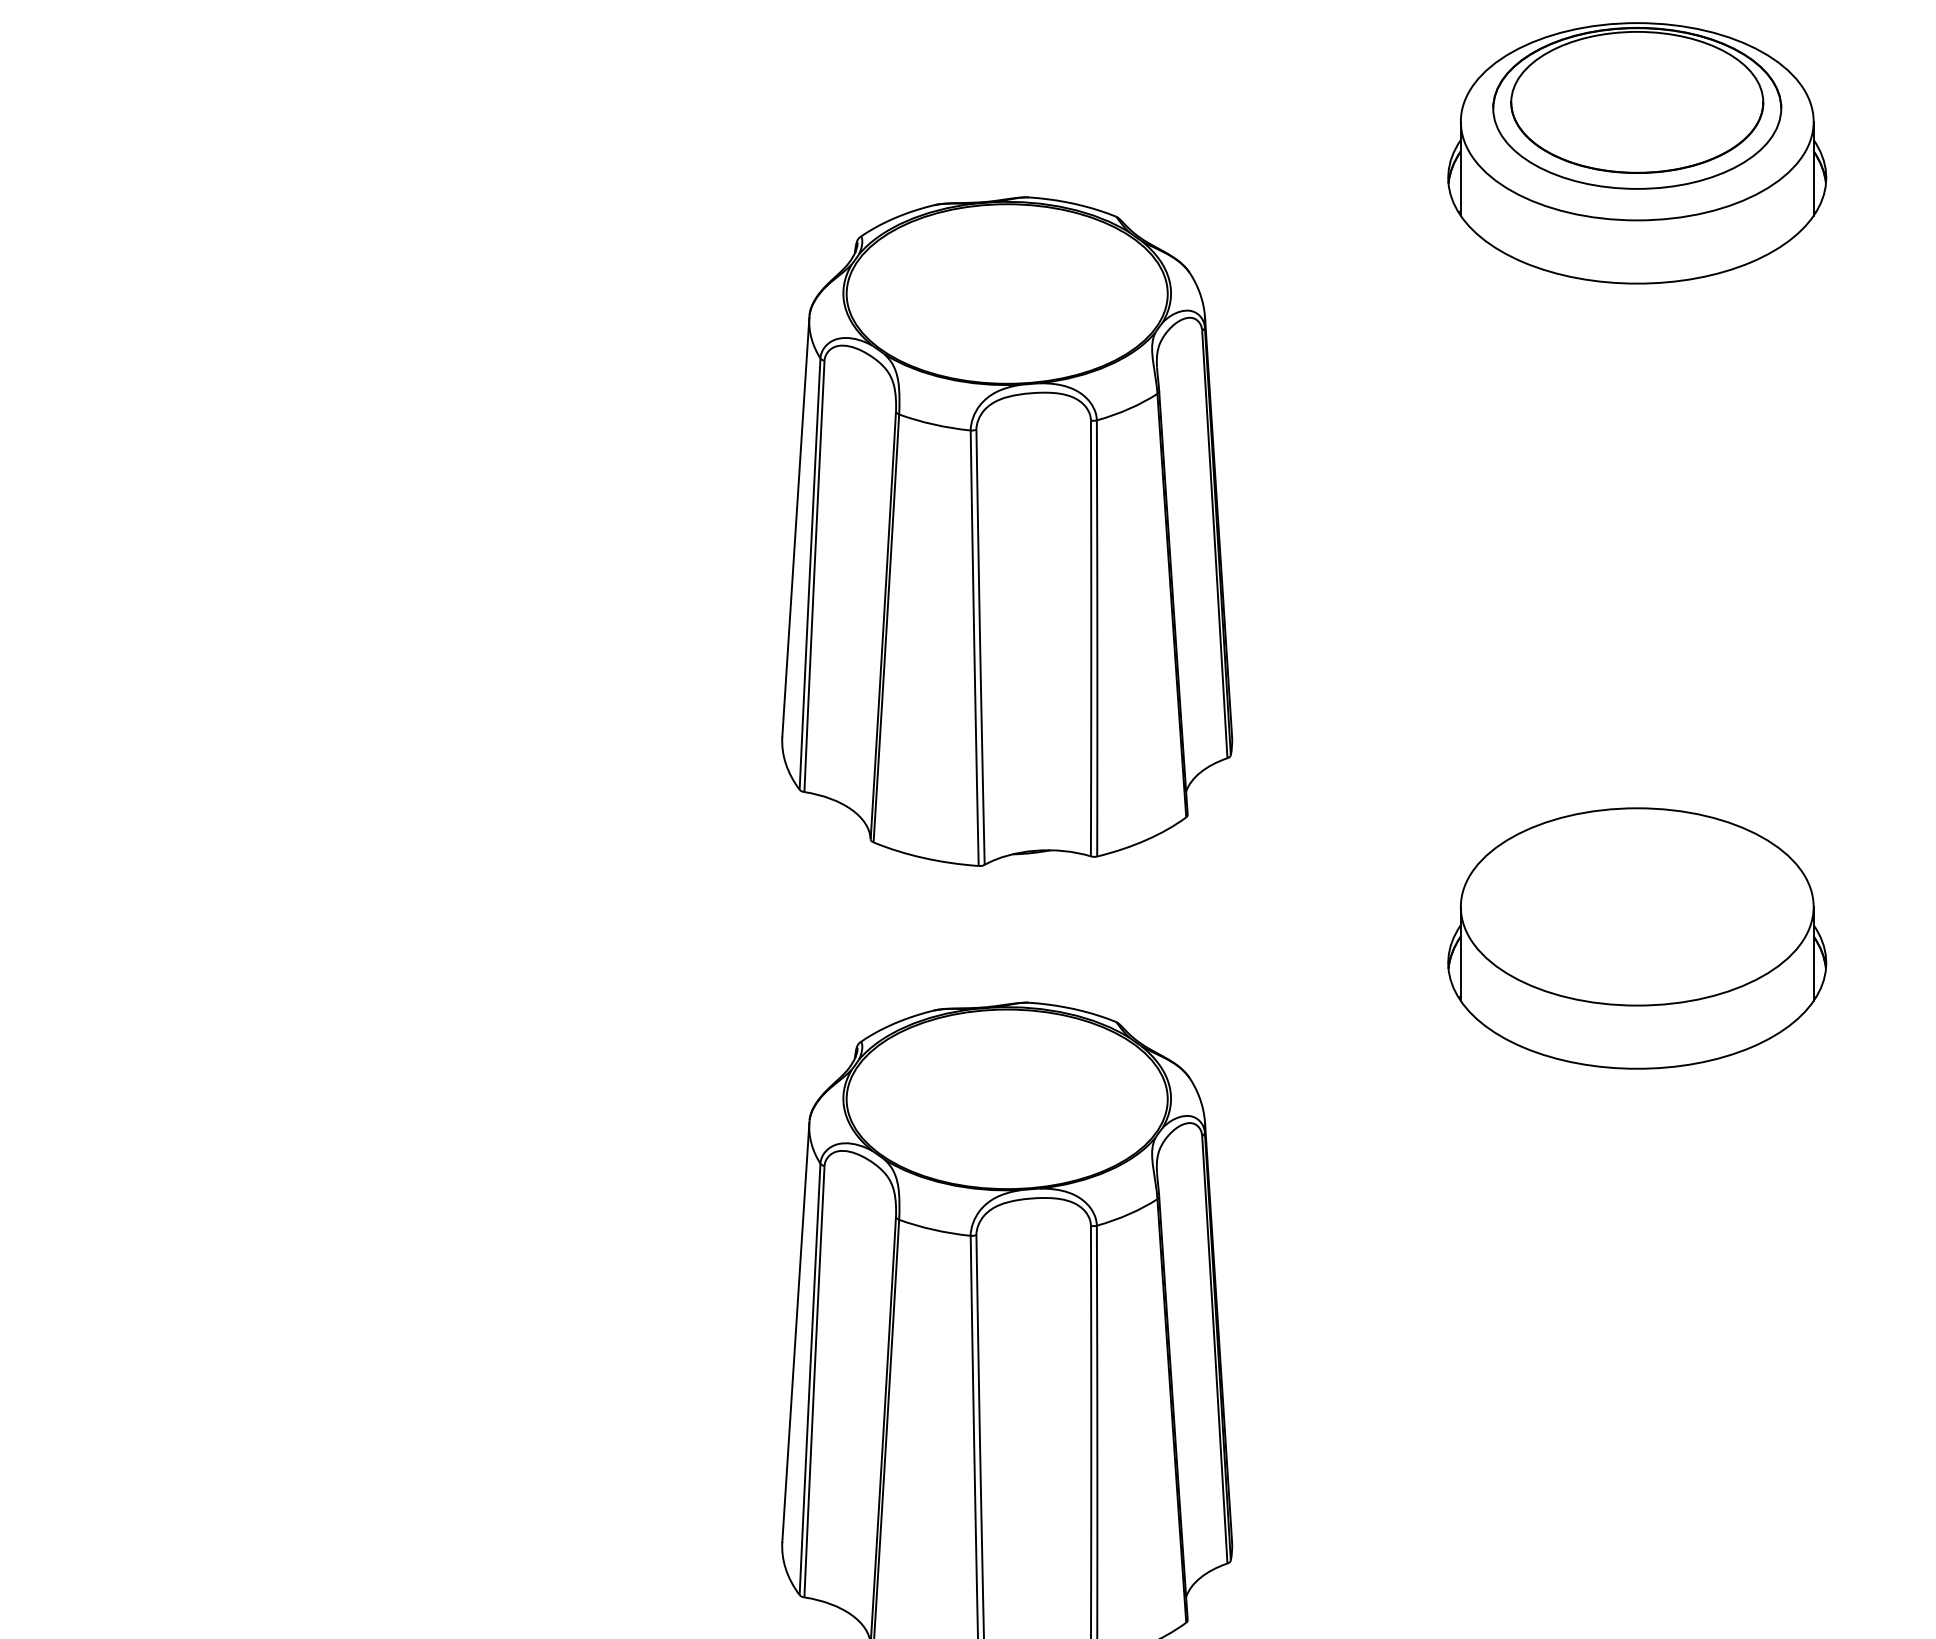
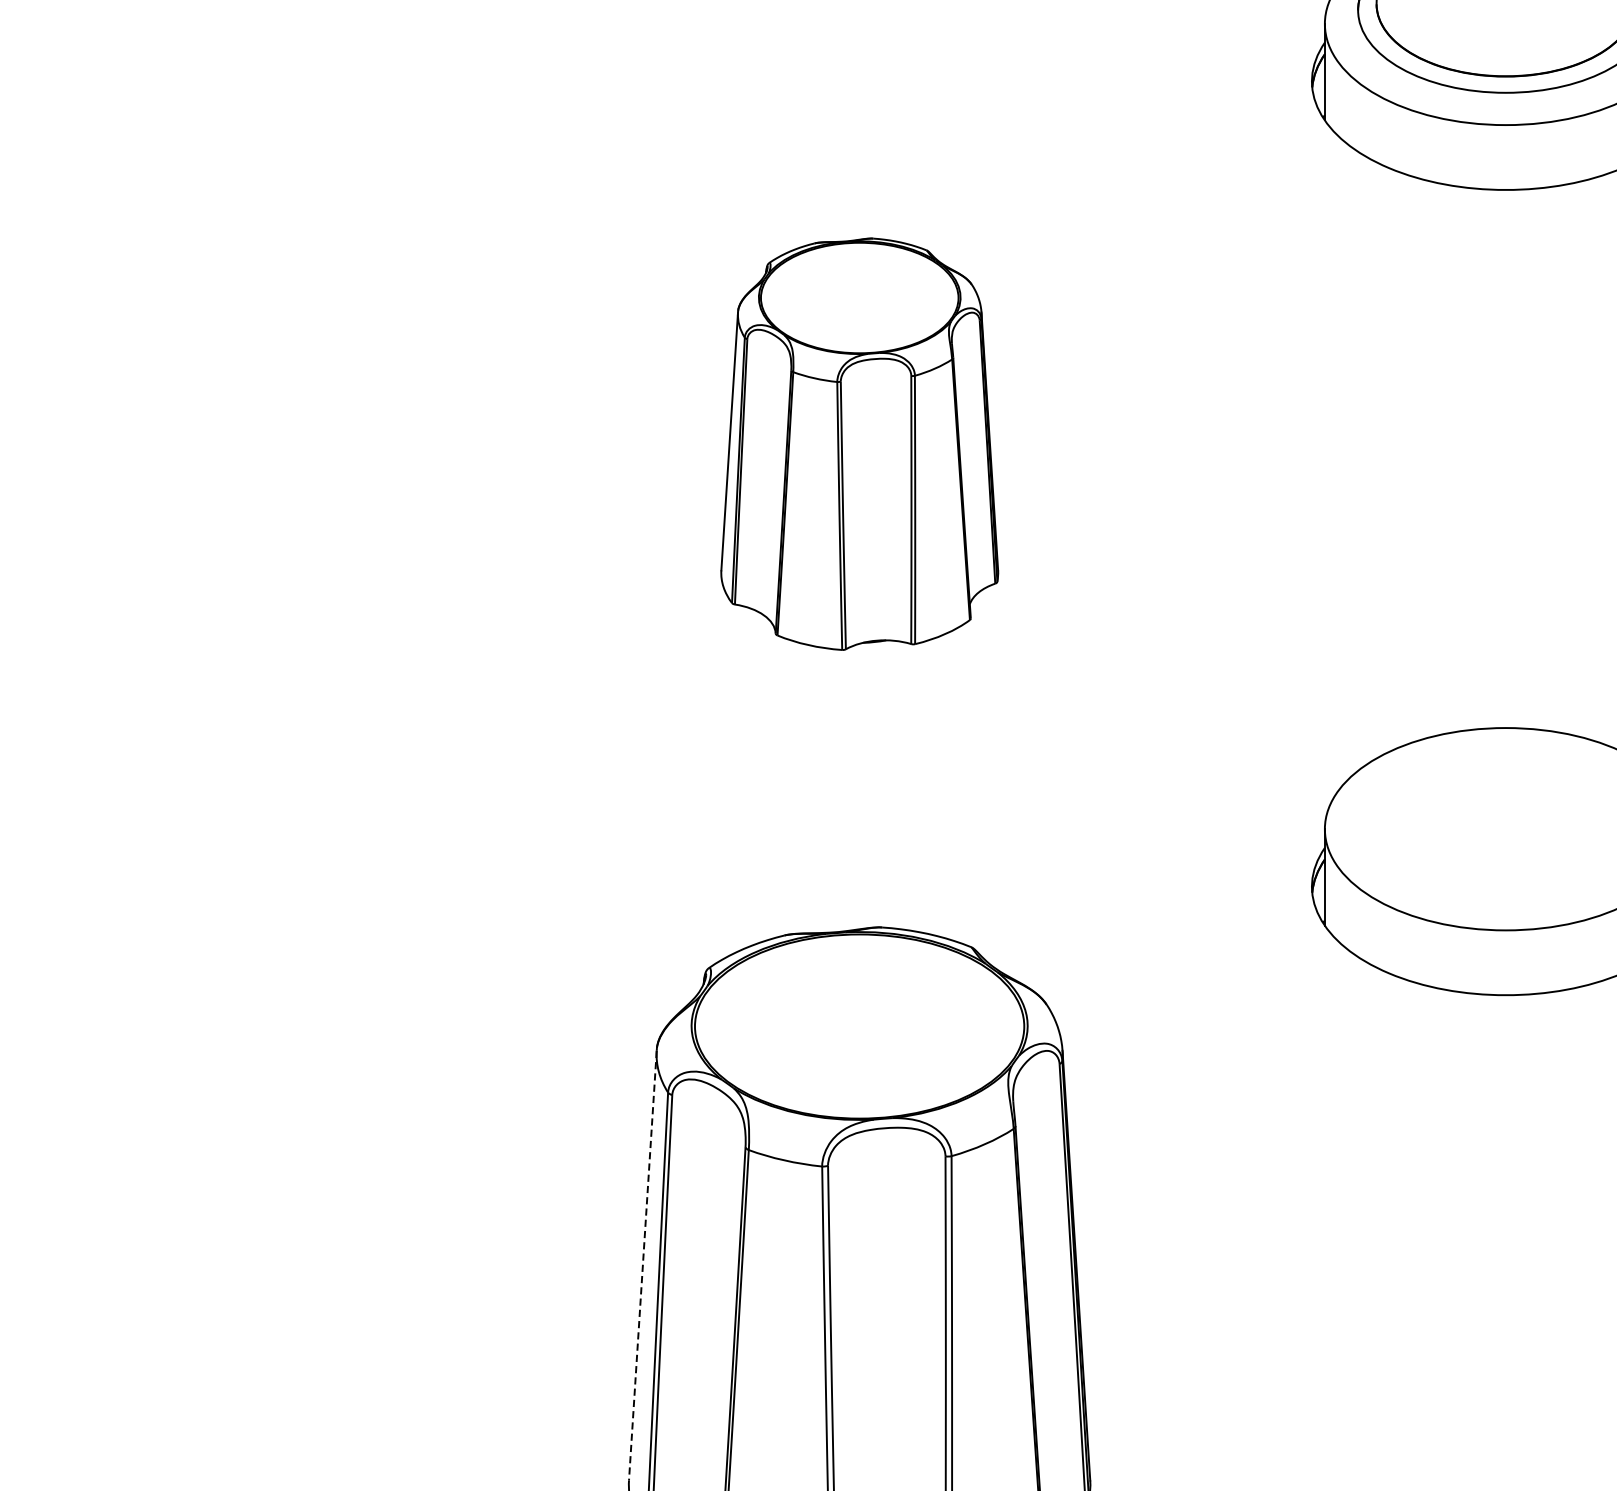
part: (1007, 531) -> (859, 444), size x0.6
line: (795, 1332) -> (642, 1265), solid -> dashed

